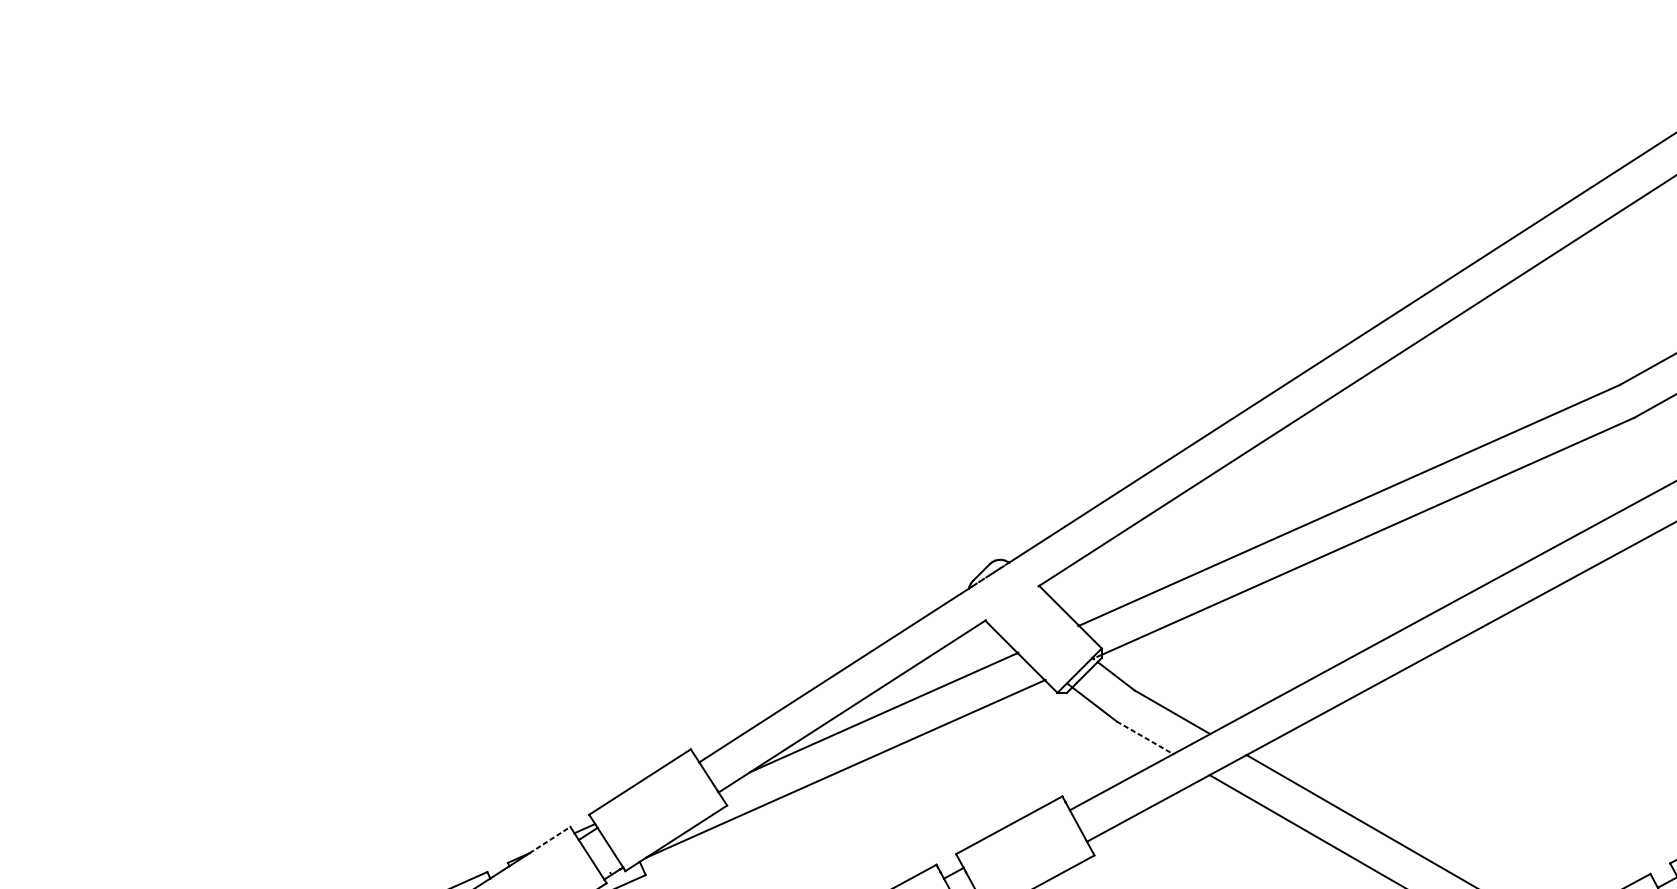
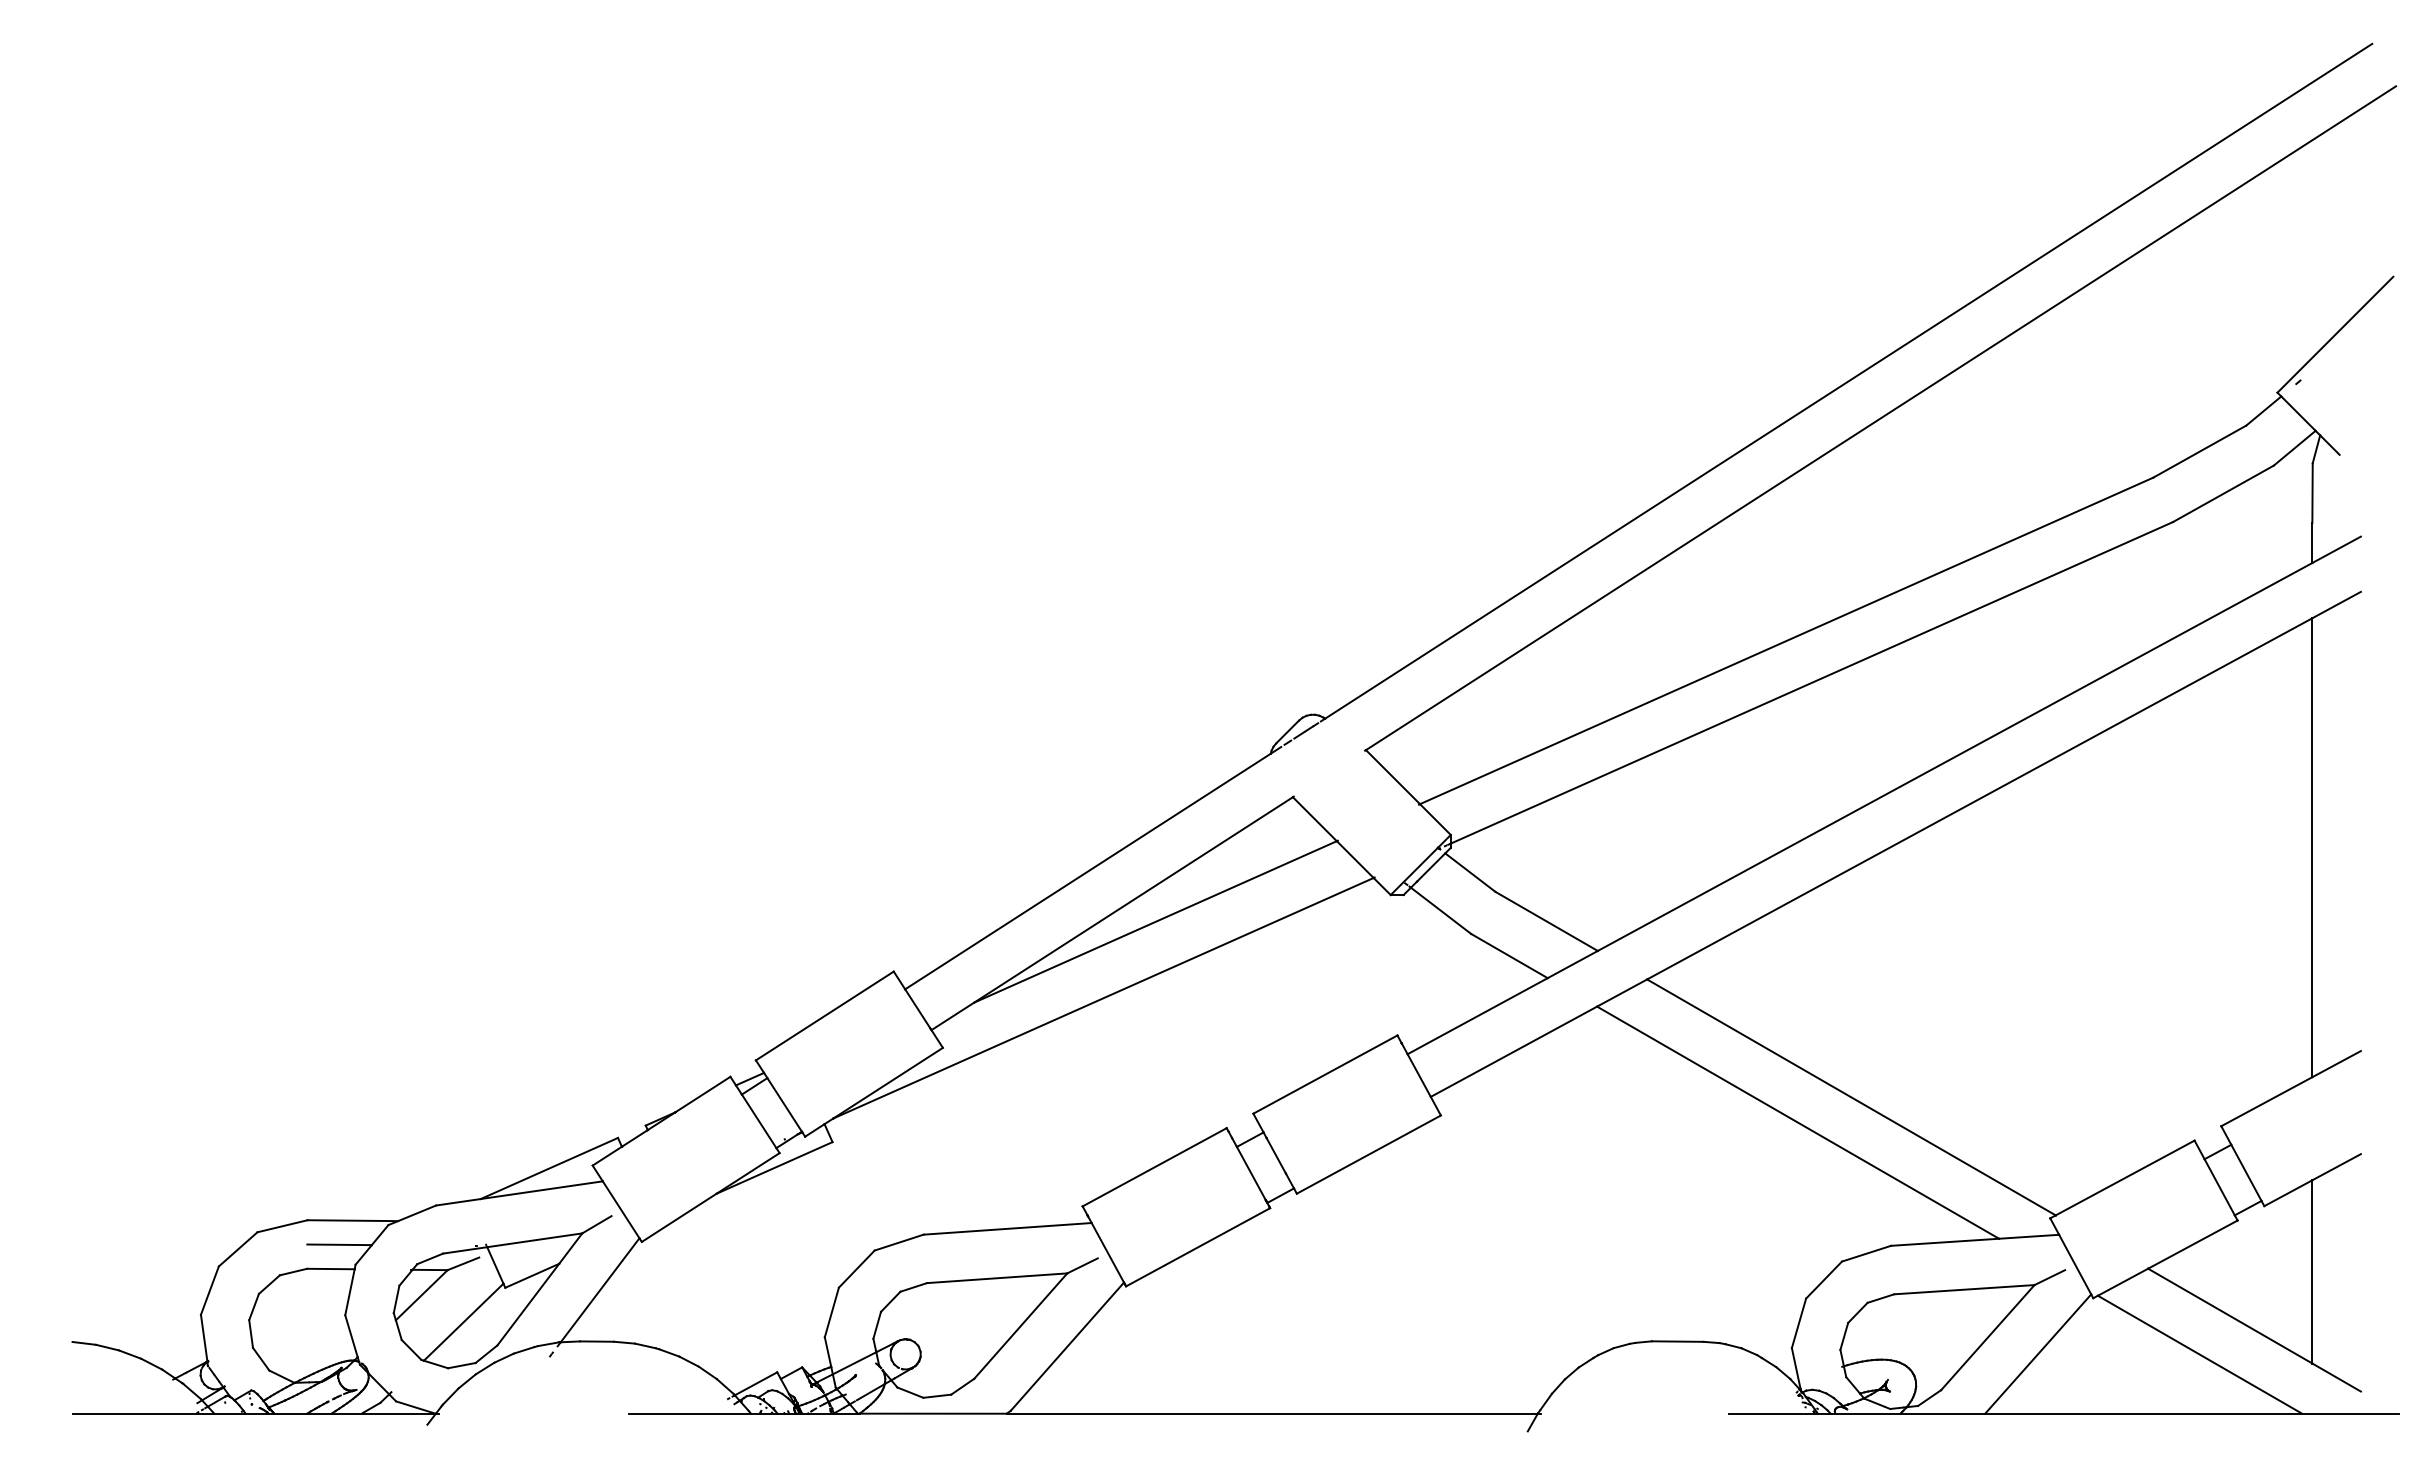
line: (1145, 738) -> (1509, 956), dashed -> solid
line: (549, 839) -> (702, 1094), dashed -> solid

